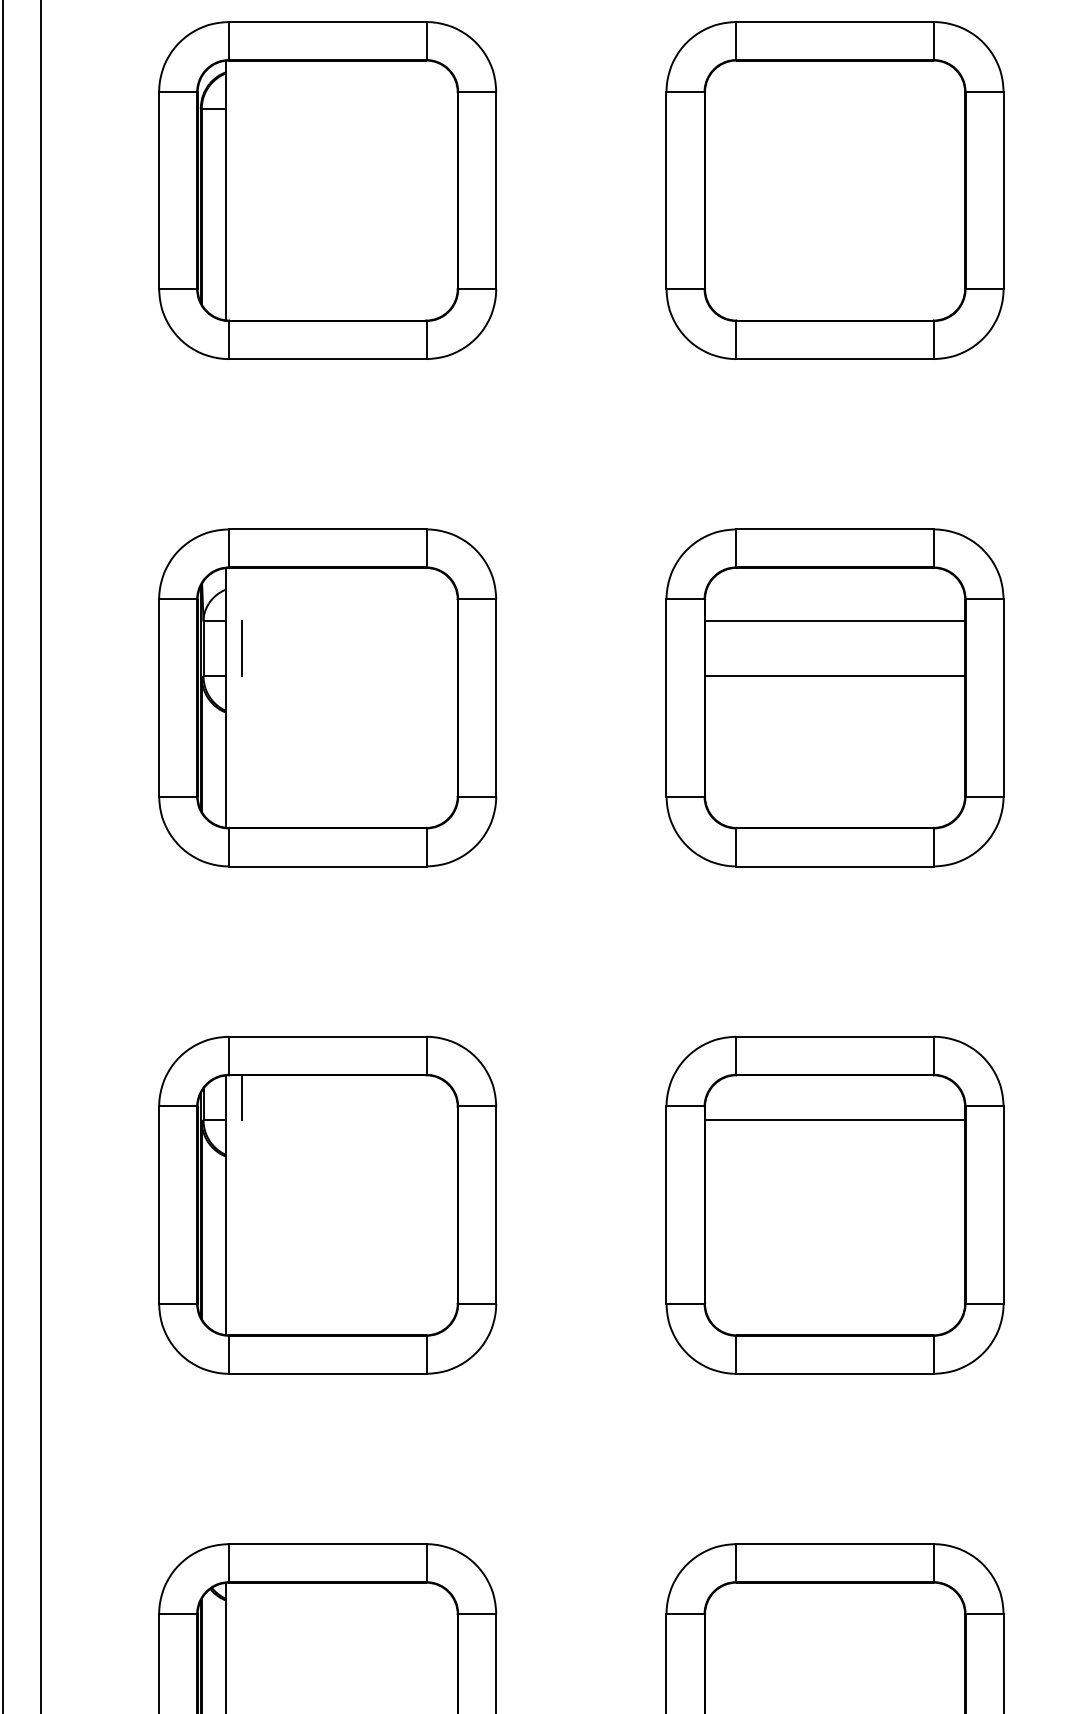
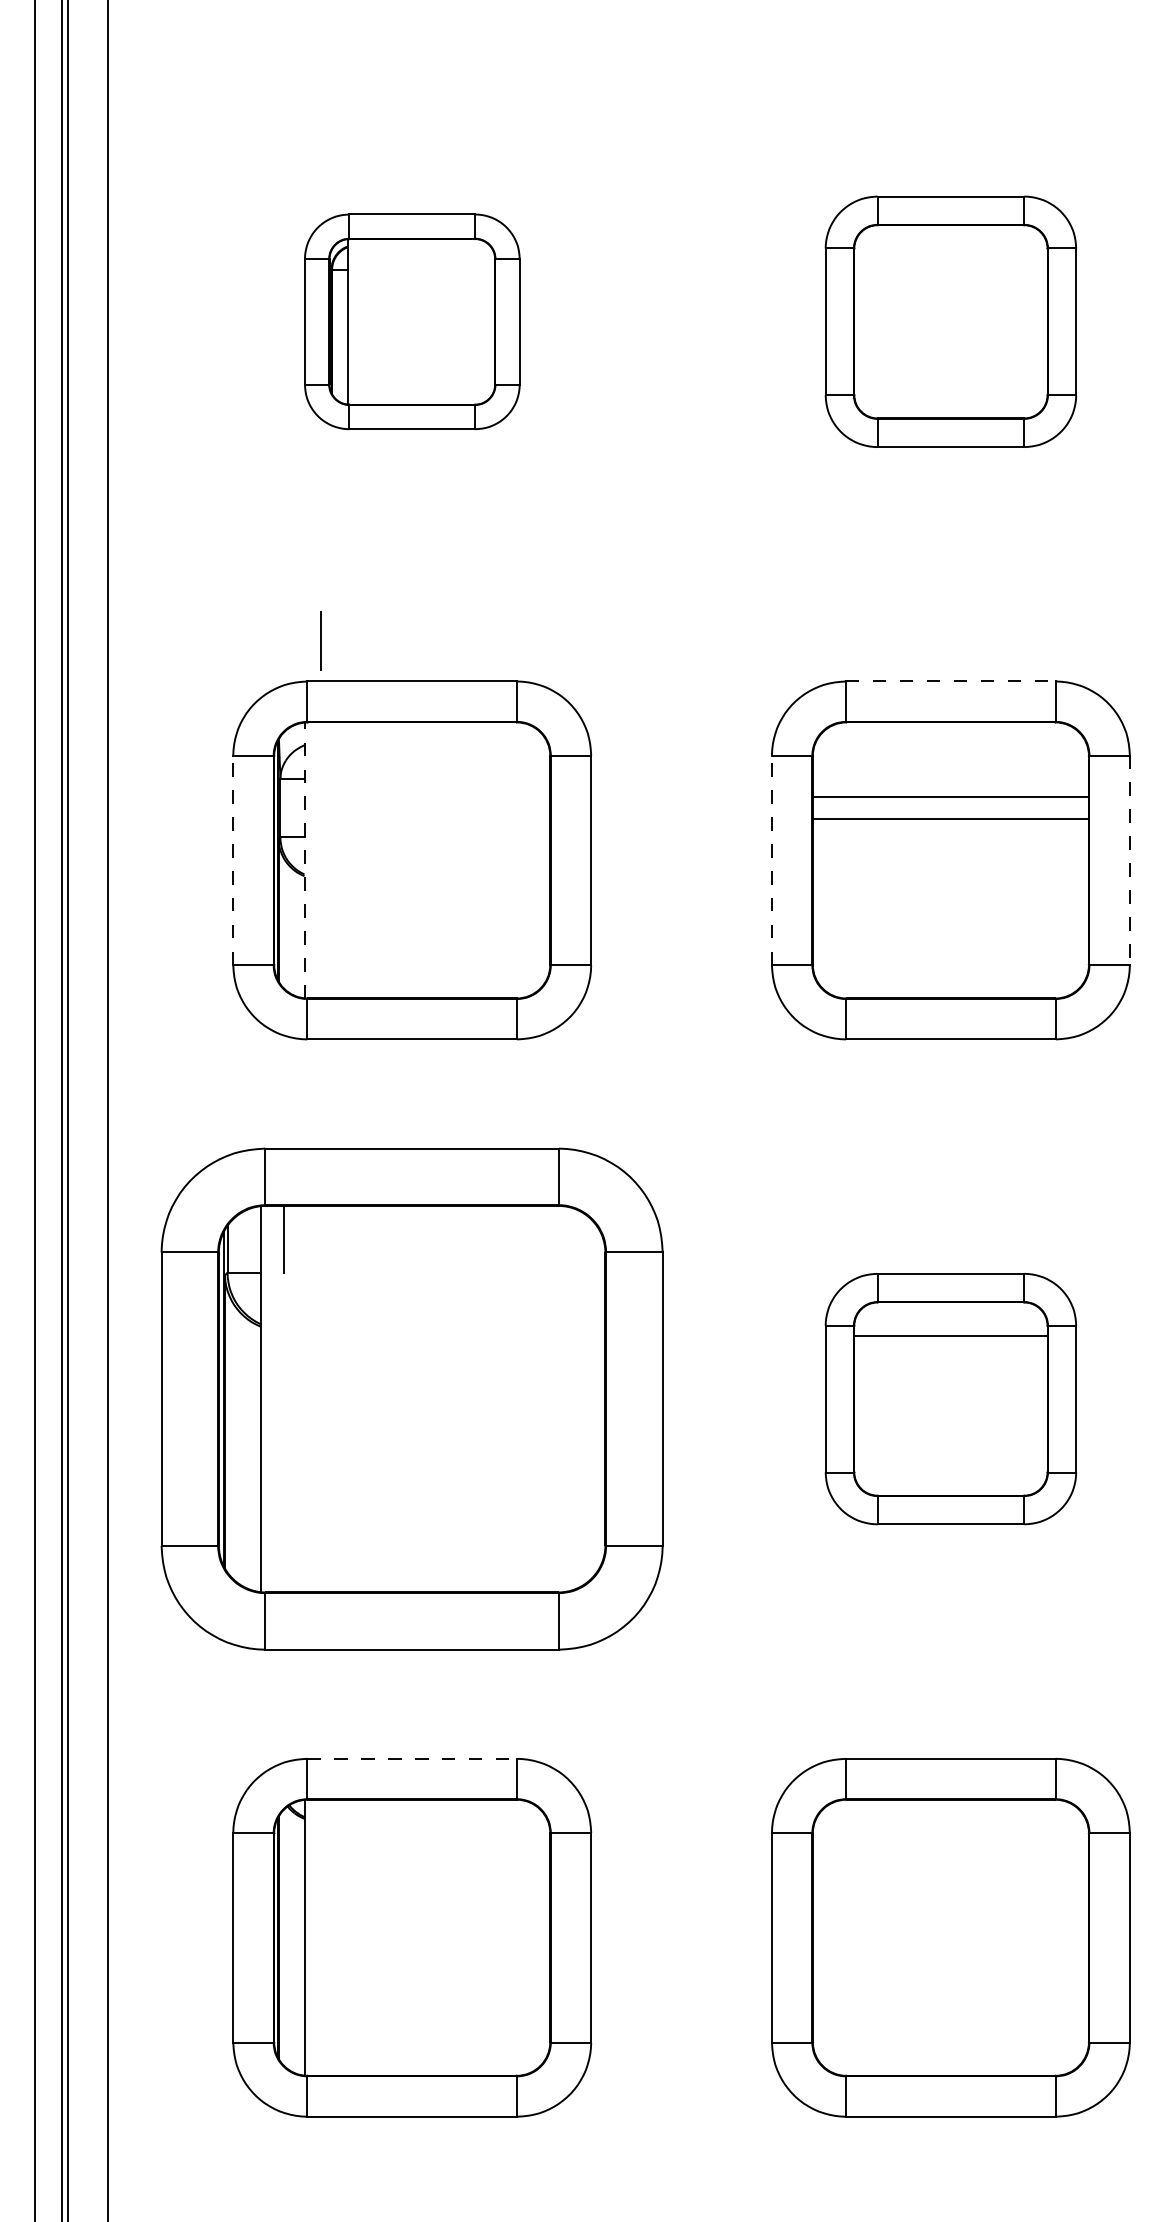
part: (327, 190) -> (412, 321), size x0.6
part: (834, 190) -> (950, 321), size x0.7
line: (834, 529) -> (950, 681), solid -> dashed
line: (834, 620) -> (950, 818), moved
line: (241, 648) -> (320, 640), moved
line: (834, 676) -> (950, 797), moved
line: (159, 697) -> (233, 860), solid -> dashed
line: (226, 697) -> (304, 859), solid -> dashed
line: (666, 697) -> (771, 860), solid -> dashed
line: (1003, 697) -> (1129, 860), solid -> dashed
part: (327, 1204) -> (412, 1398), size x1.4
part: (834, 1204) -> (950, 1398), size x0.7
line: (327, 1543) -> (412, 1758), solid -> dashed

